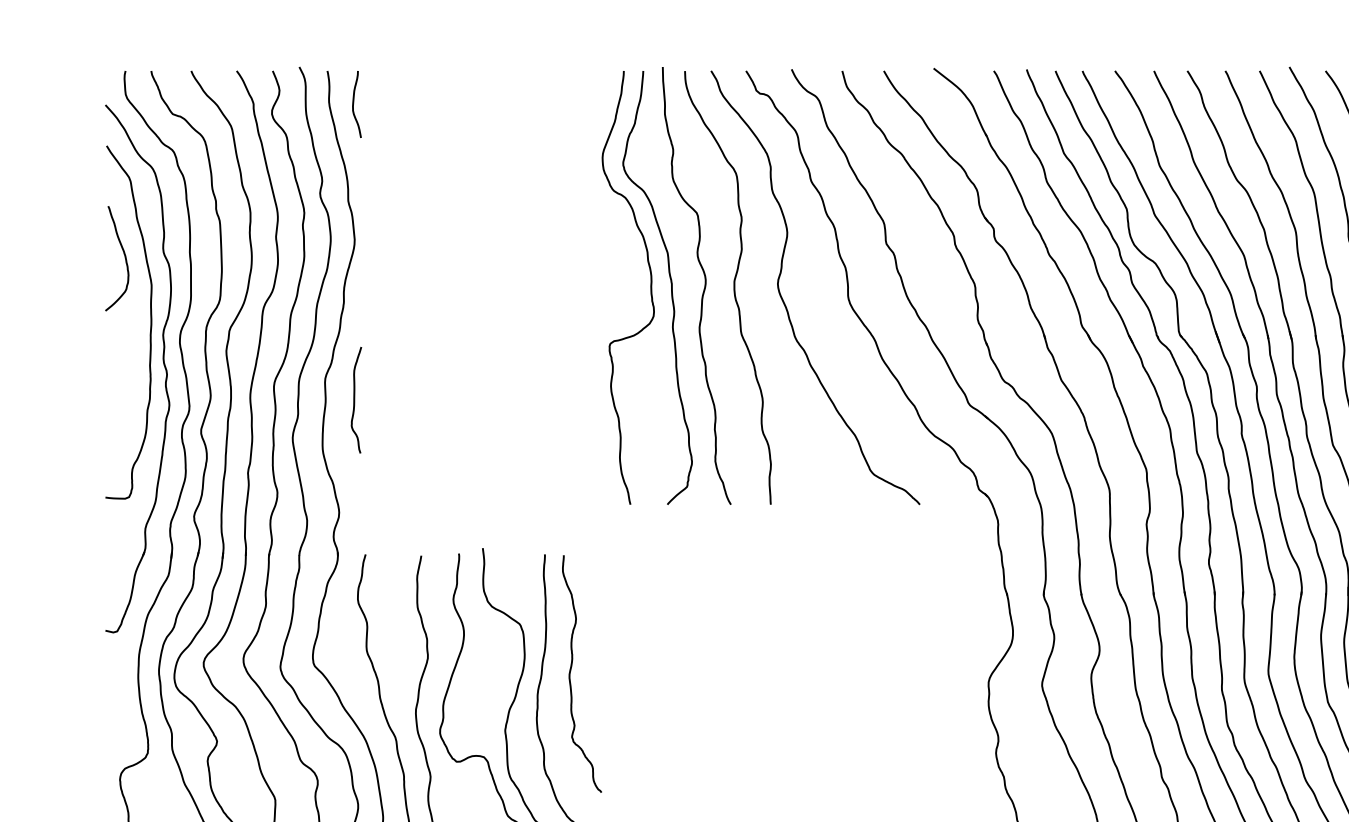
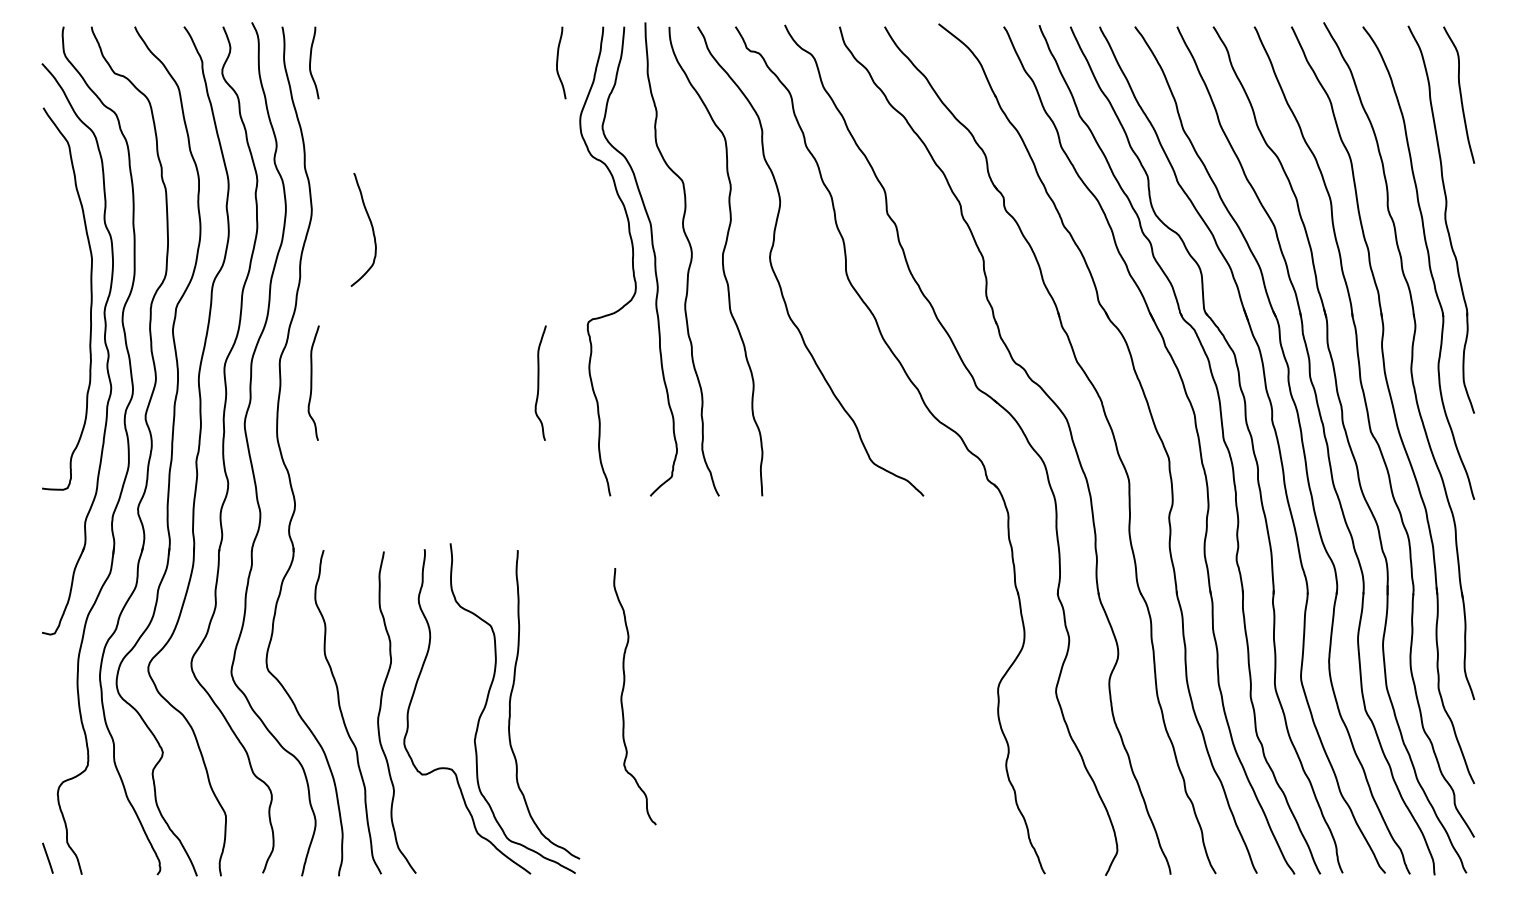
curve: (582, 103) -> (558, 61), added
curve: (124, 257) -> (371, 228), moved
curve: (564, 399) -> (539, 382), added
curve: (571, 670) -> (623, 692), moved

